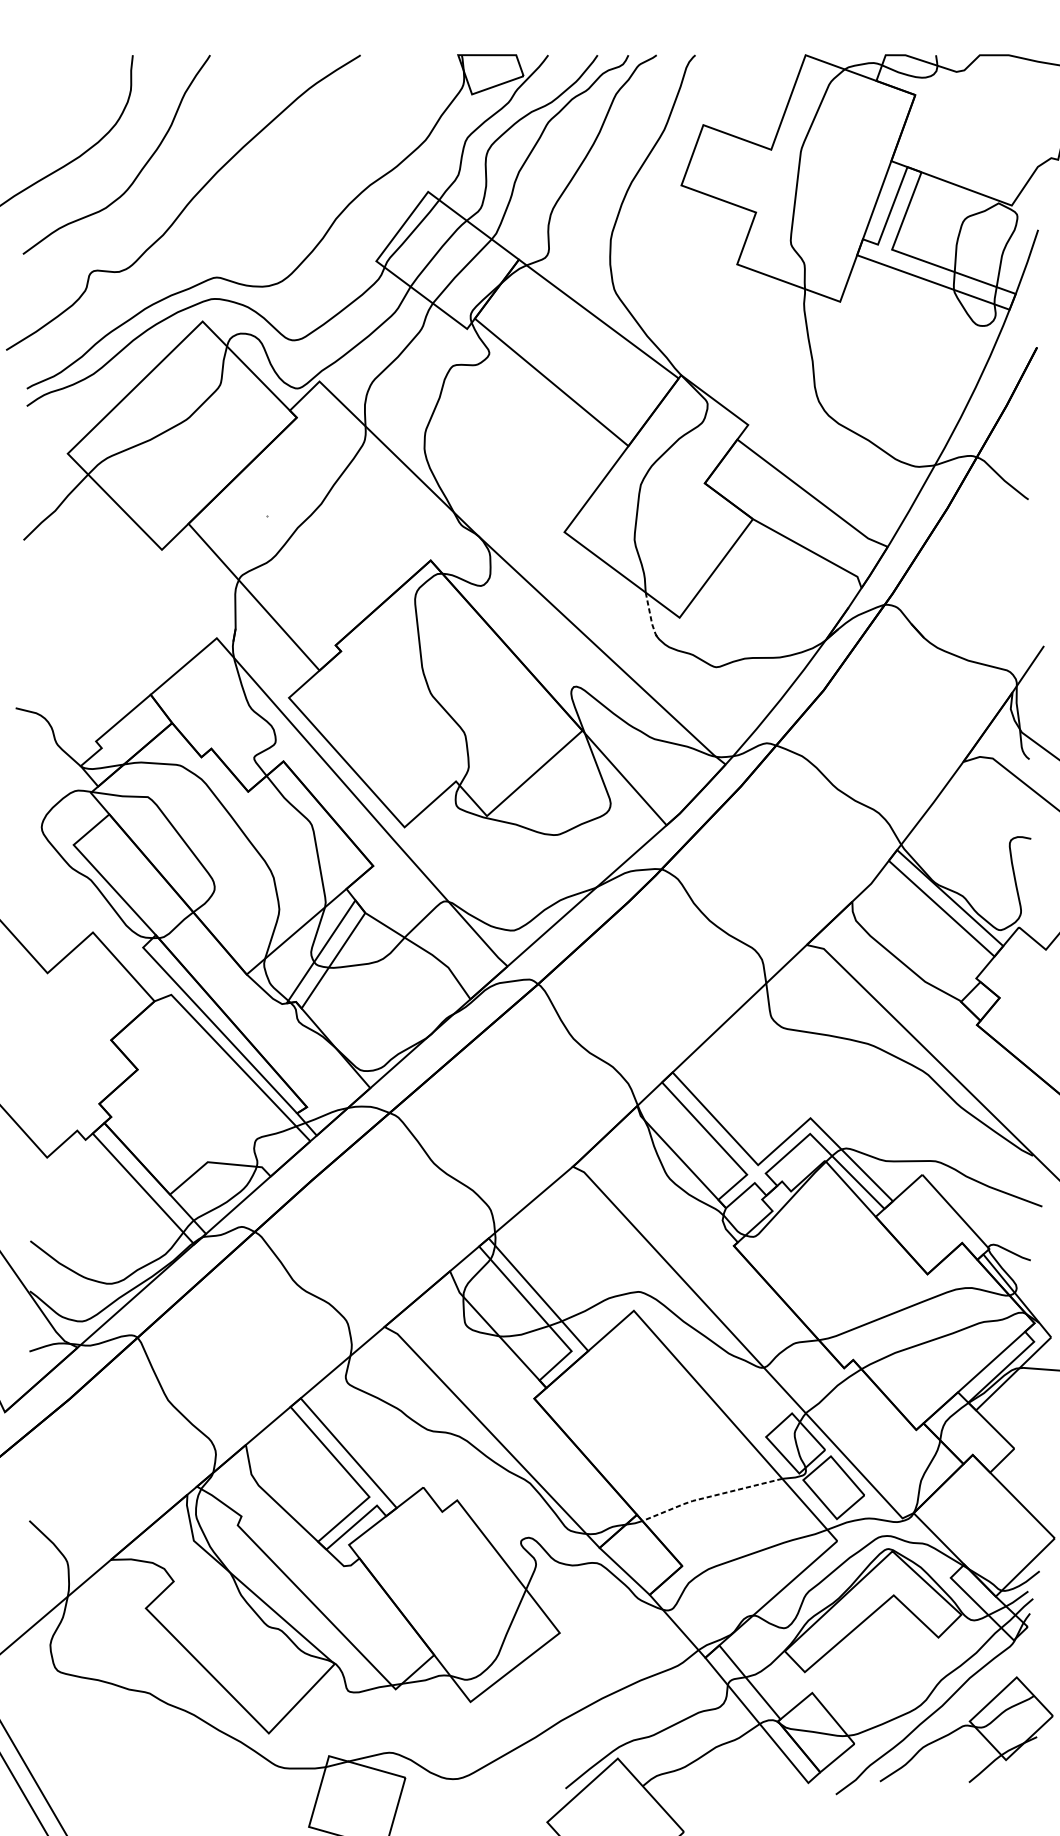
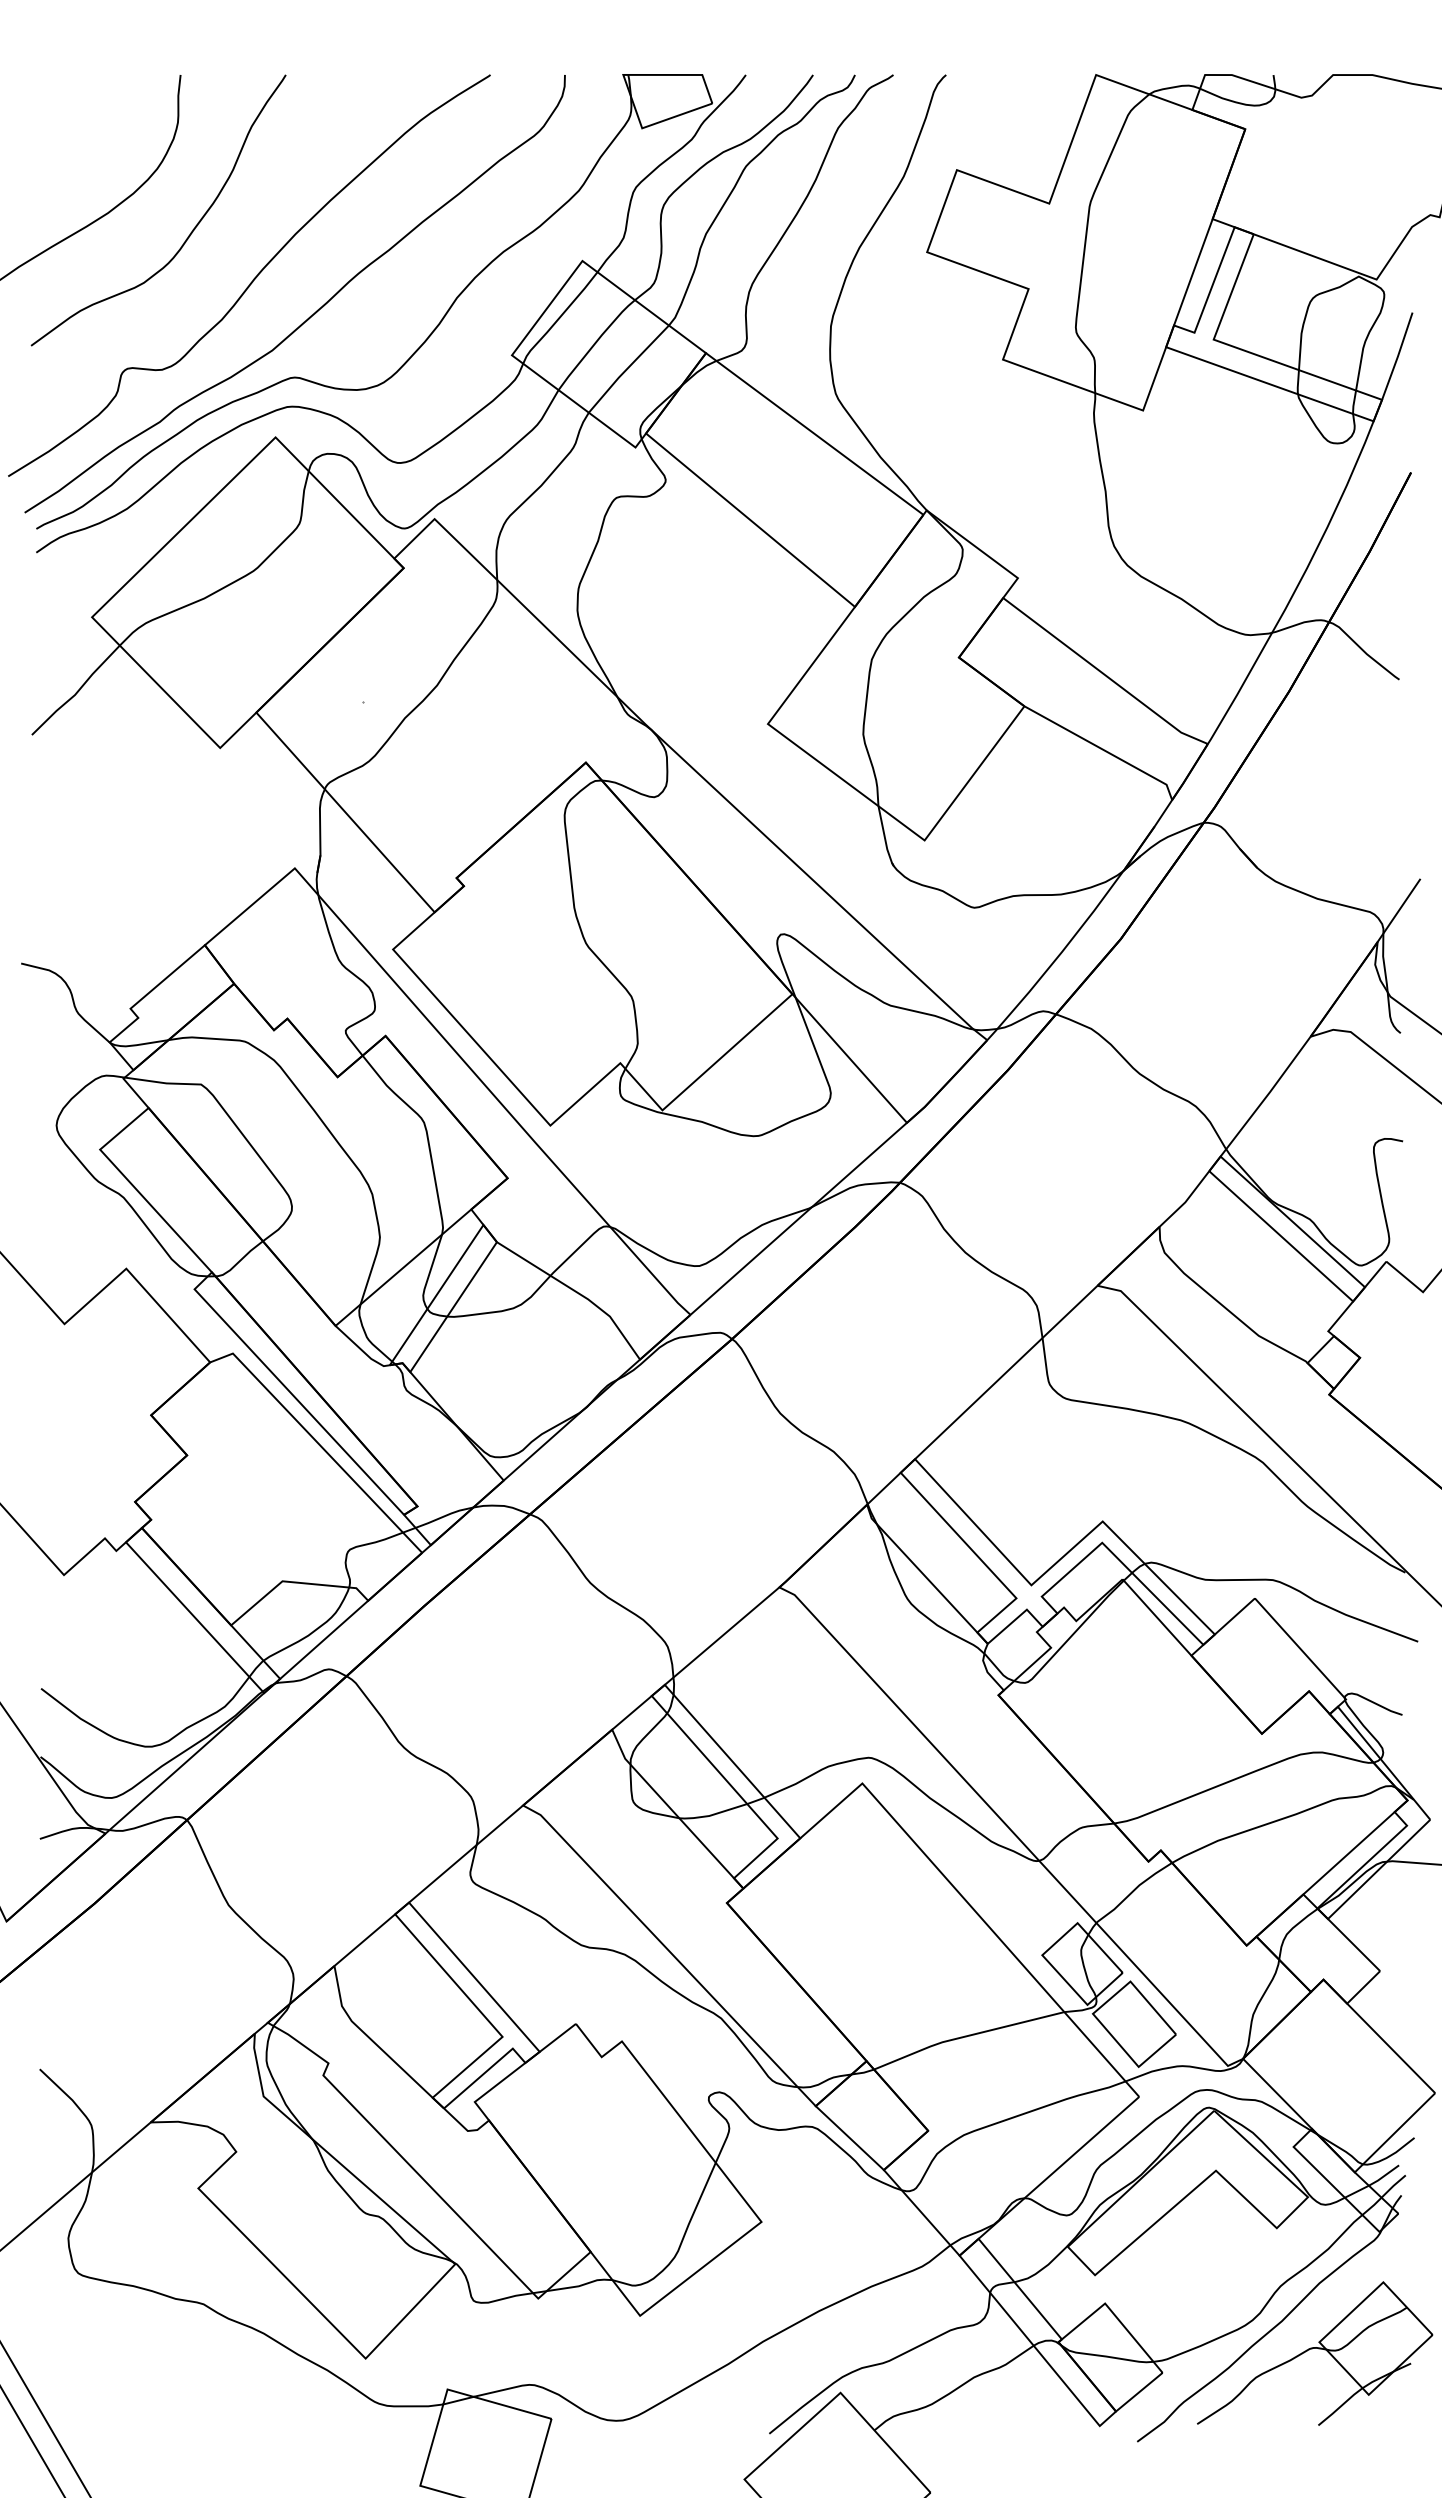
curve: (228, 231) -> (310, 315), added
line: (650, 615) -> (884, 837), dashed -> solid
line: (710, 1496) -> (966, 2036), dashed -> solid

